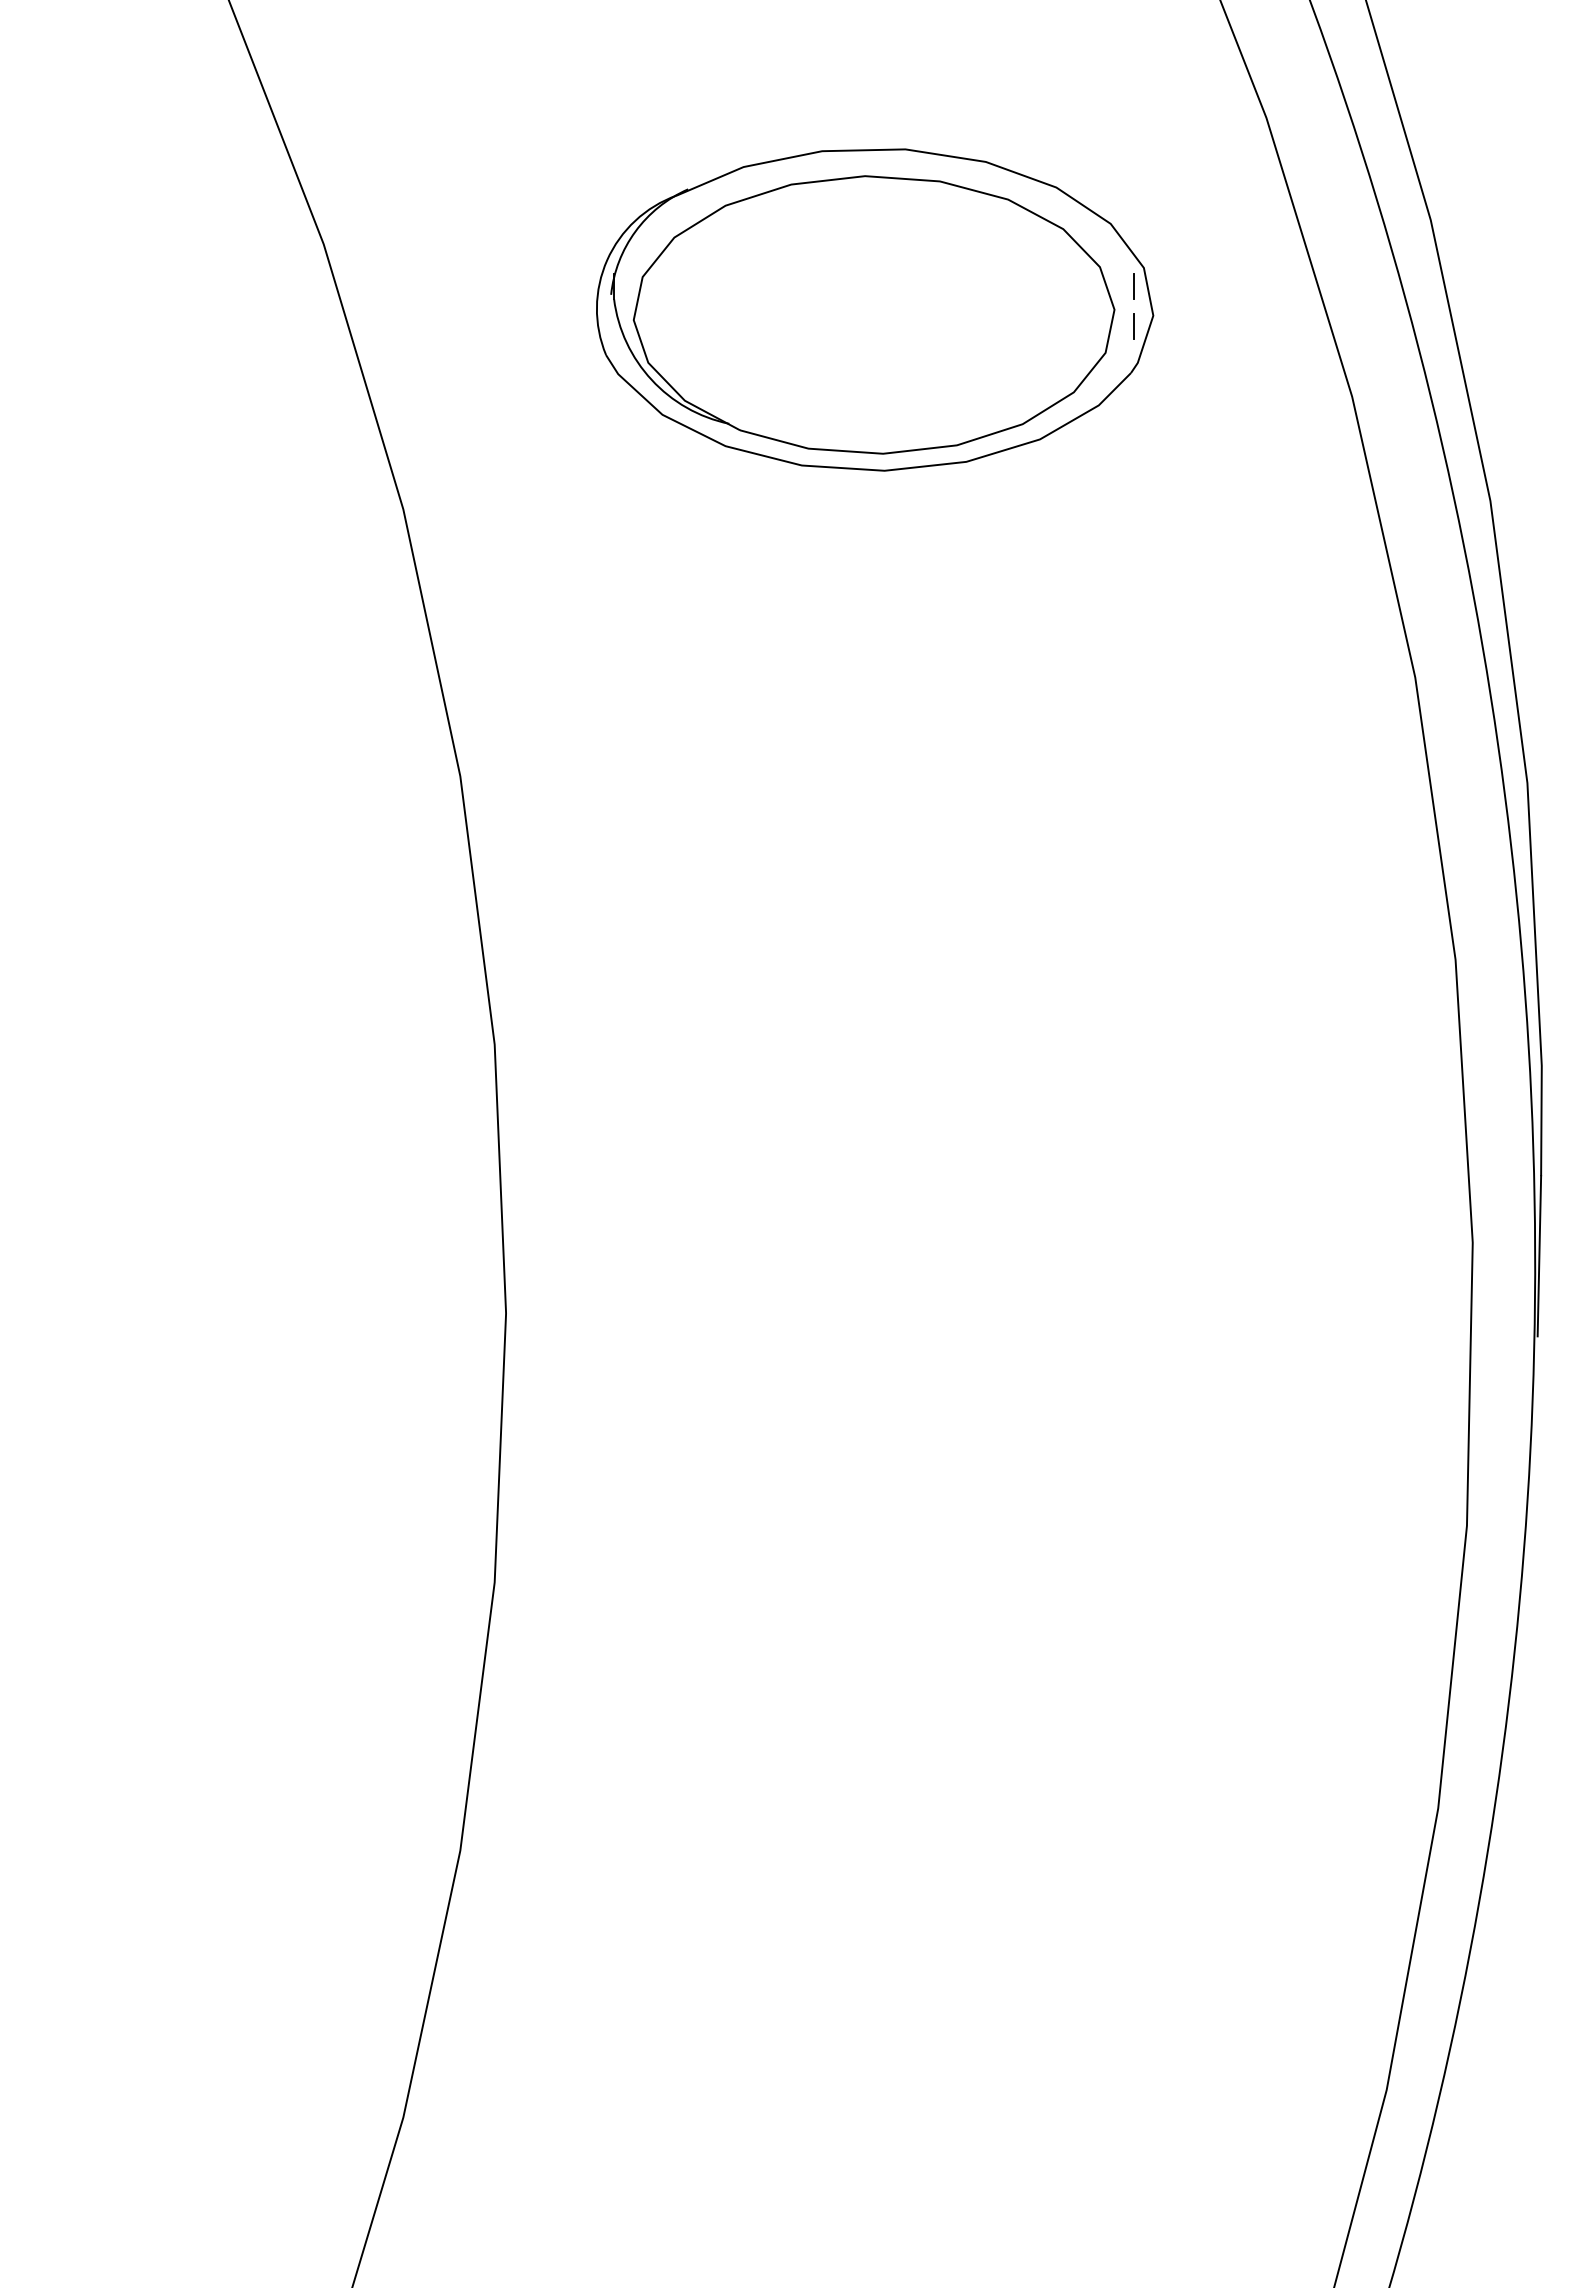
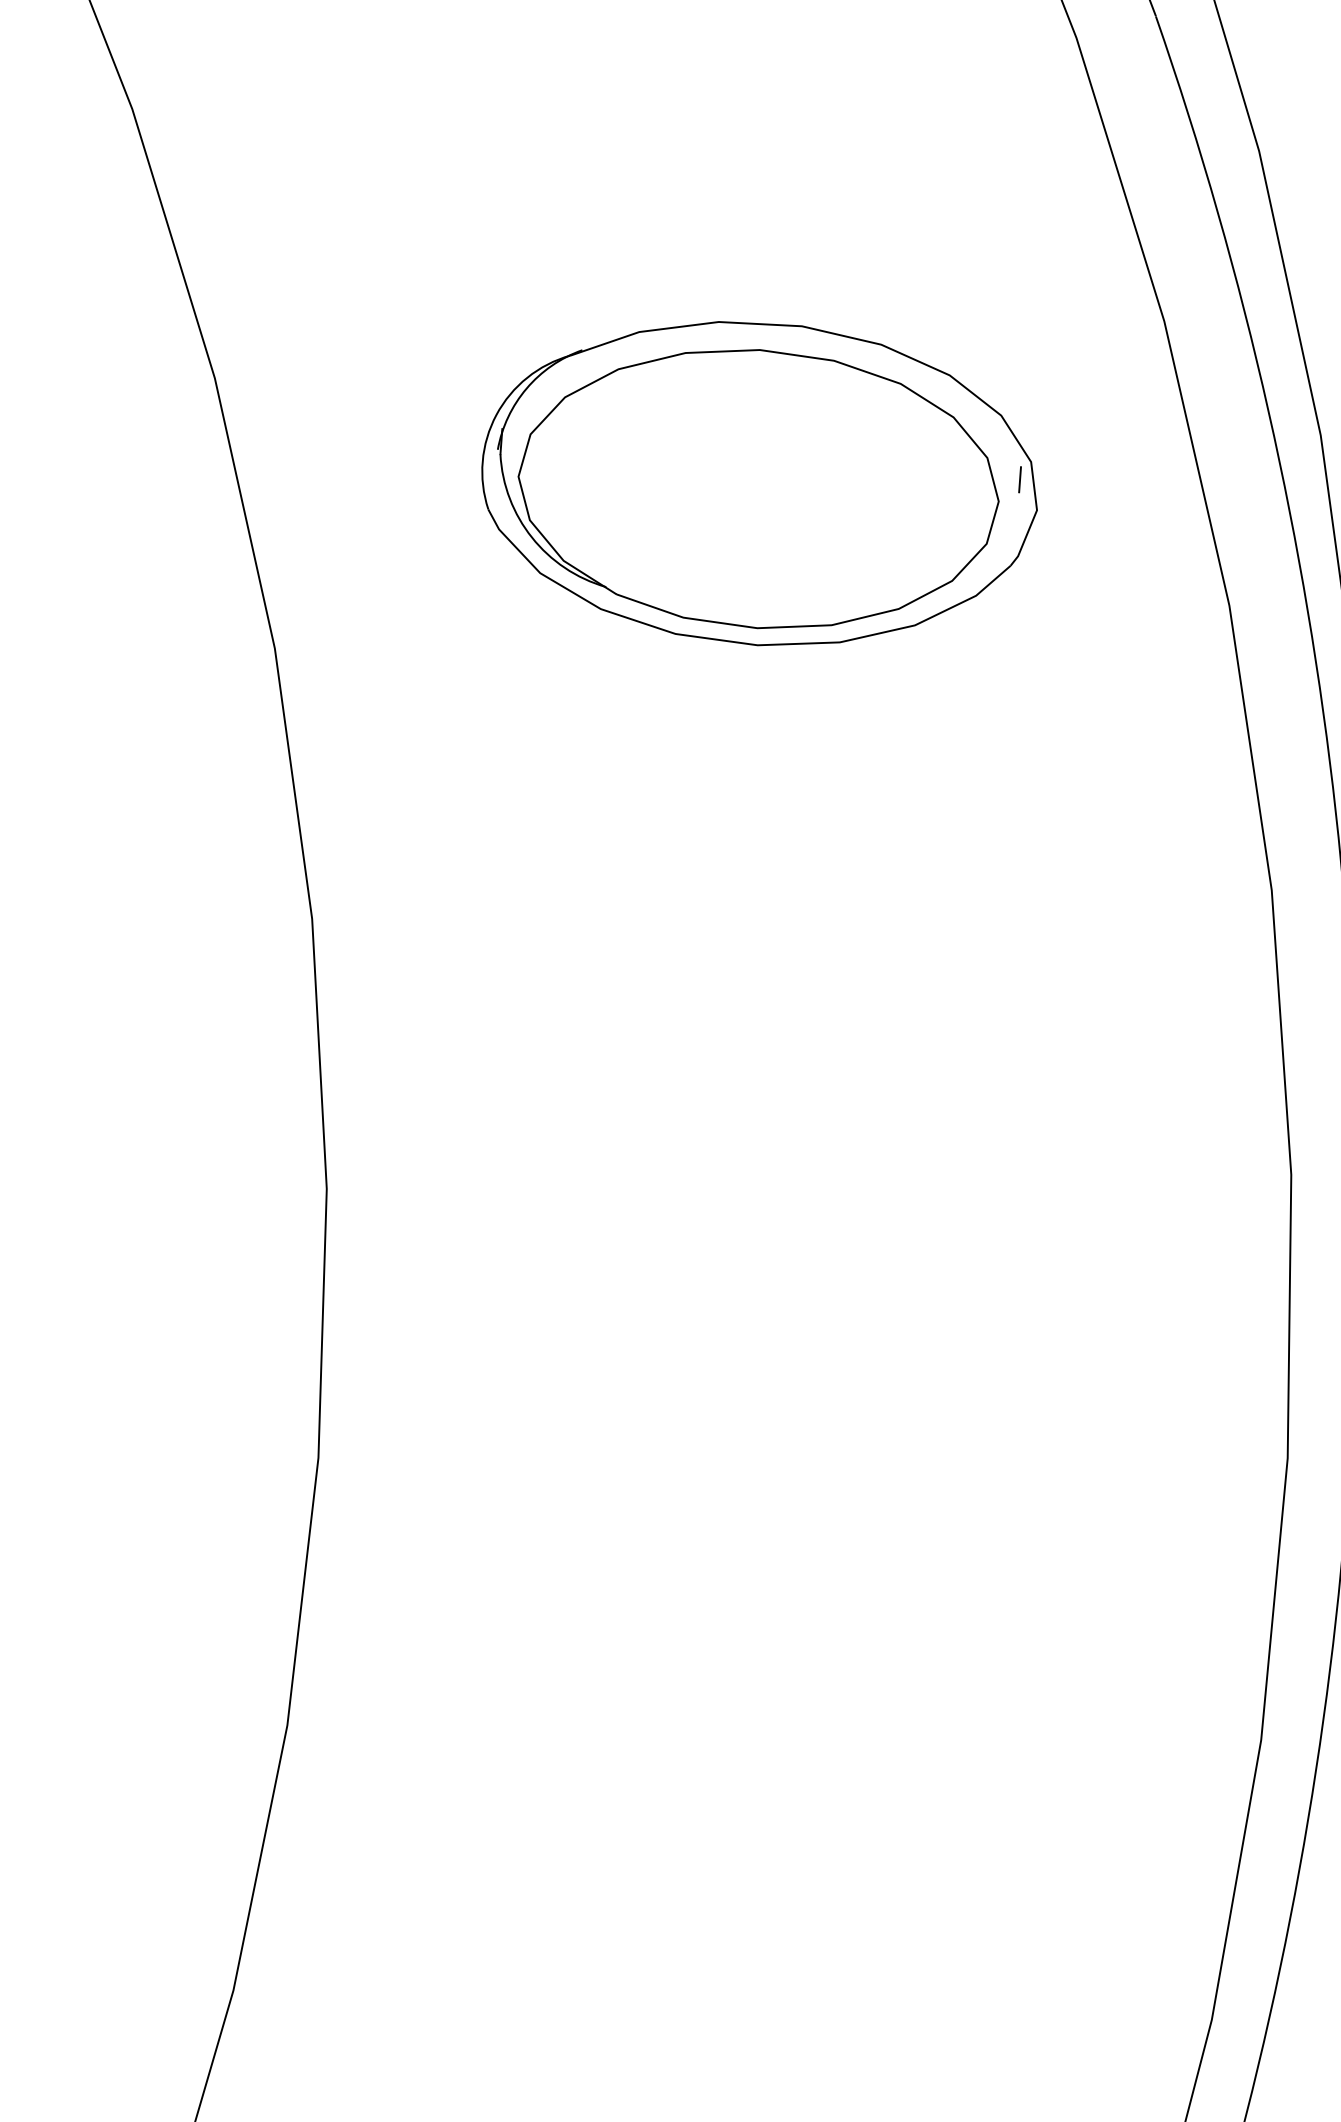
line: (1133, 326) -> (1016, 519), removed

